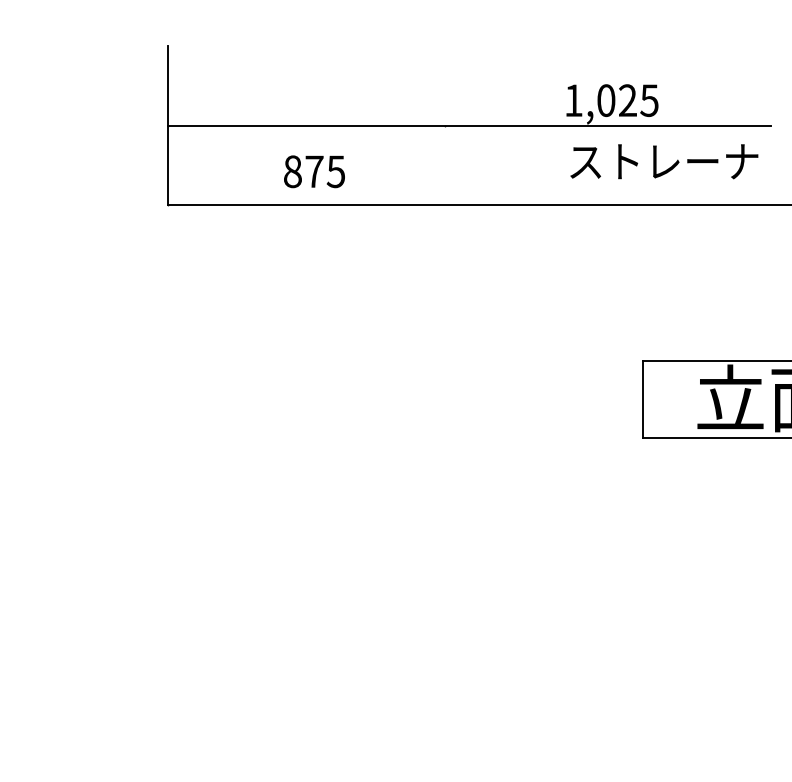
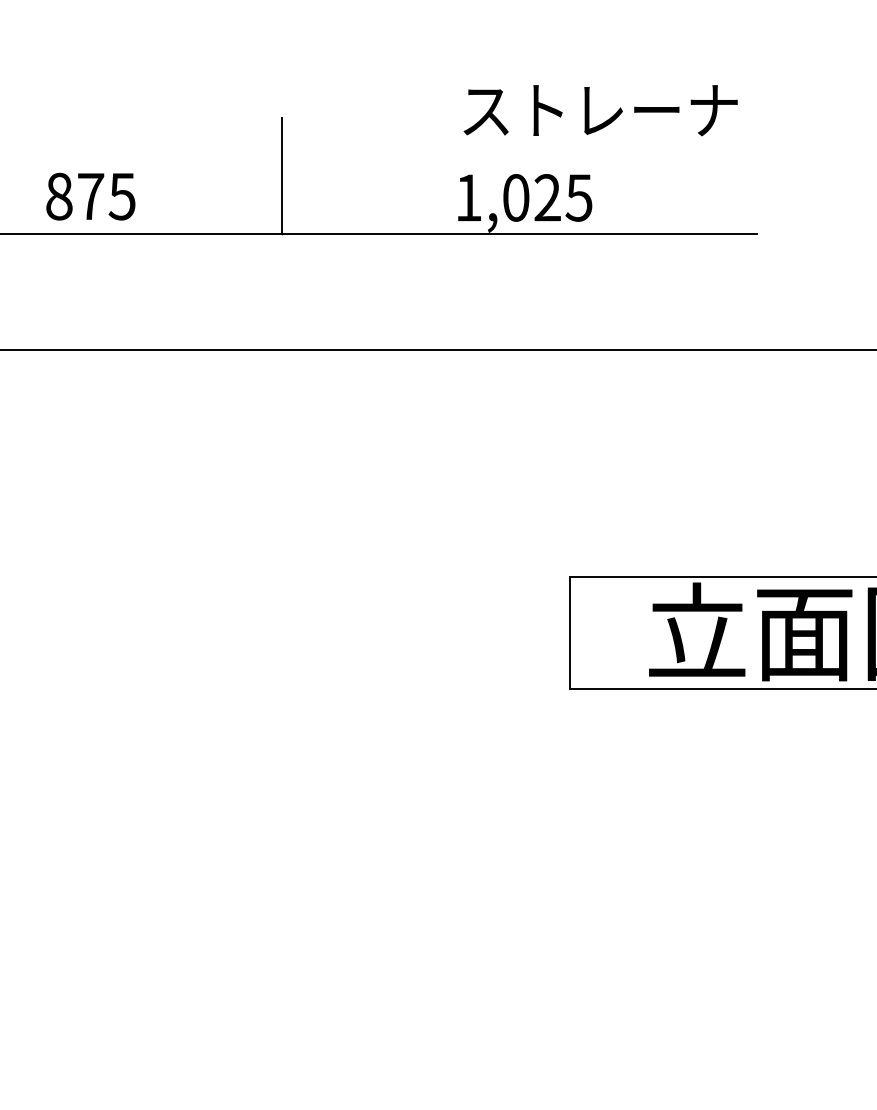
line: (445, 85) -> (281, 175), added
text: (664, 161) -> (600, 110), moved
text: (314, 171) -> (90, 196), moved

